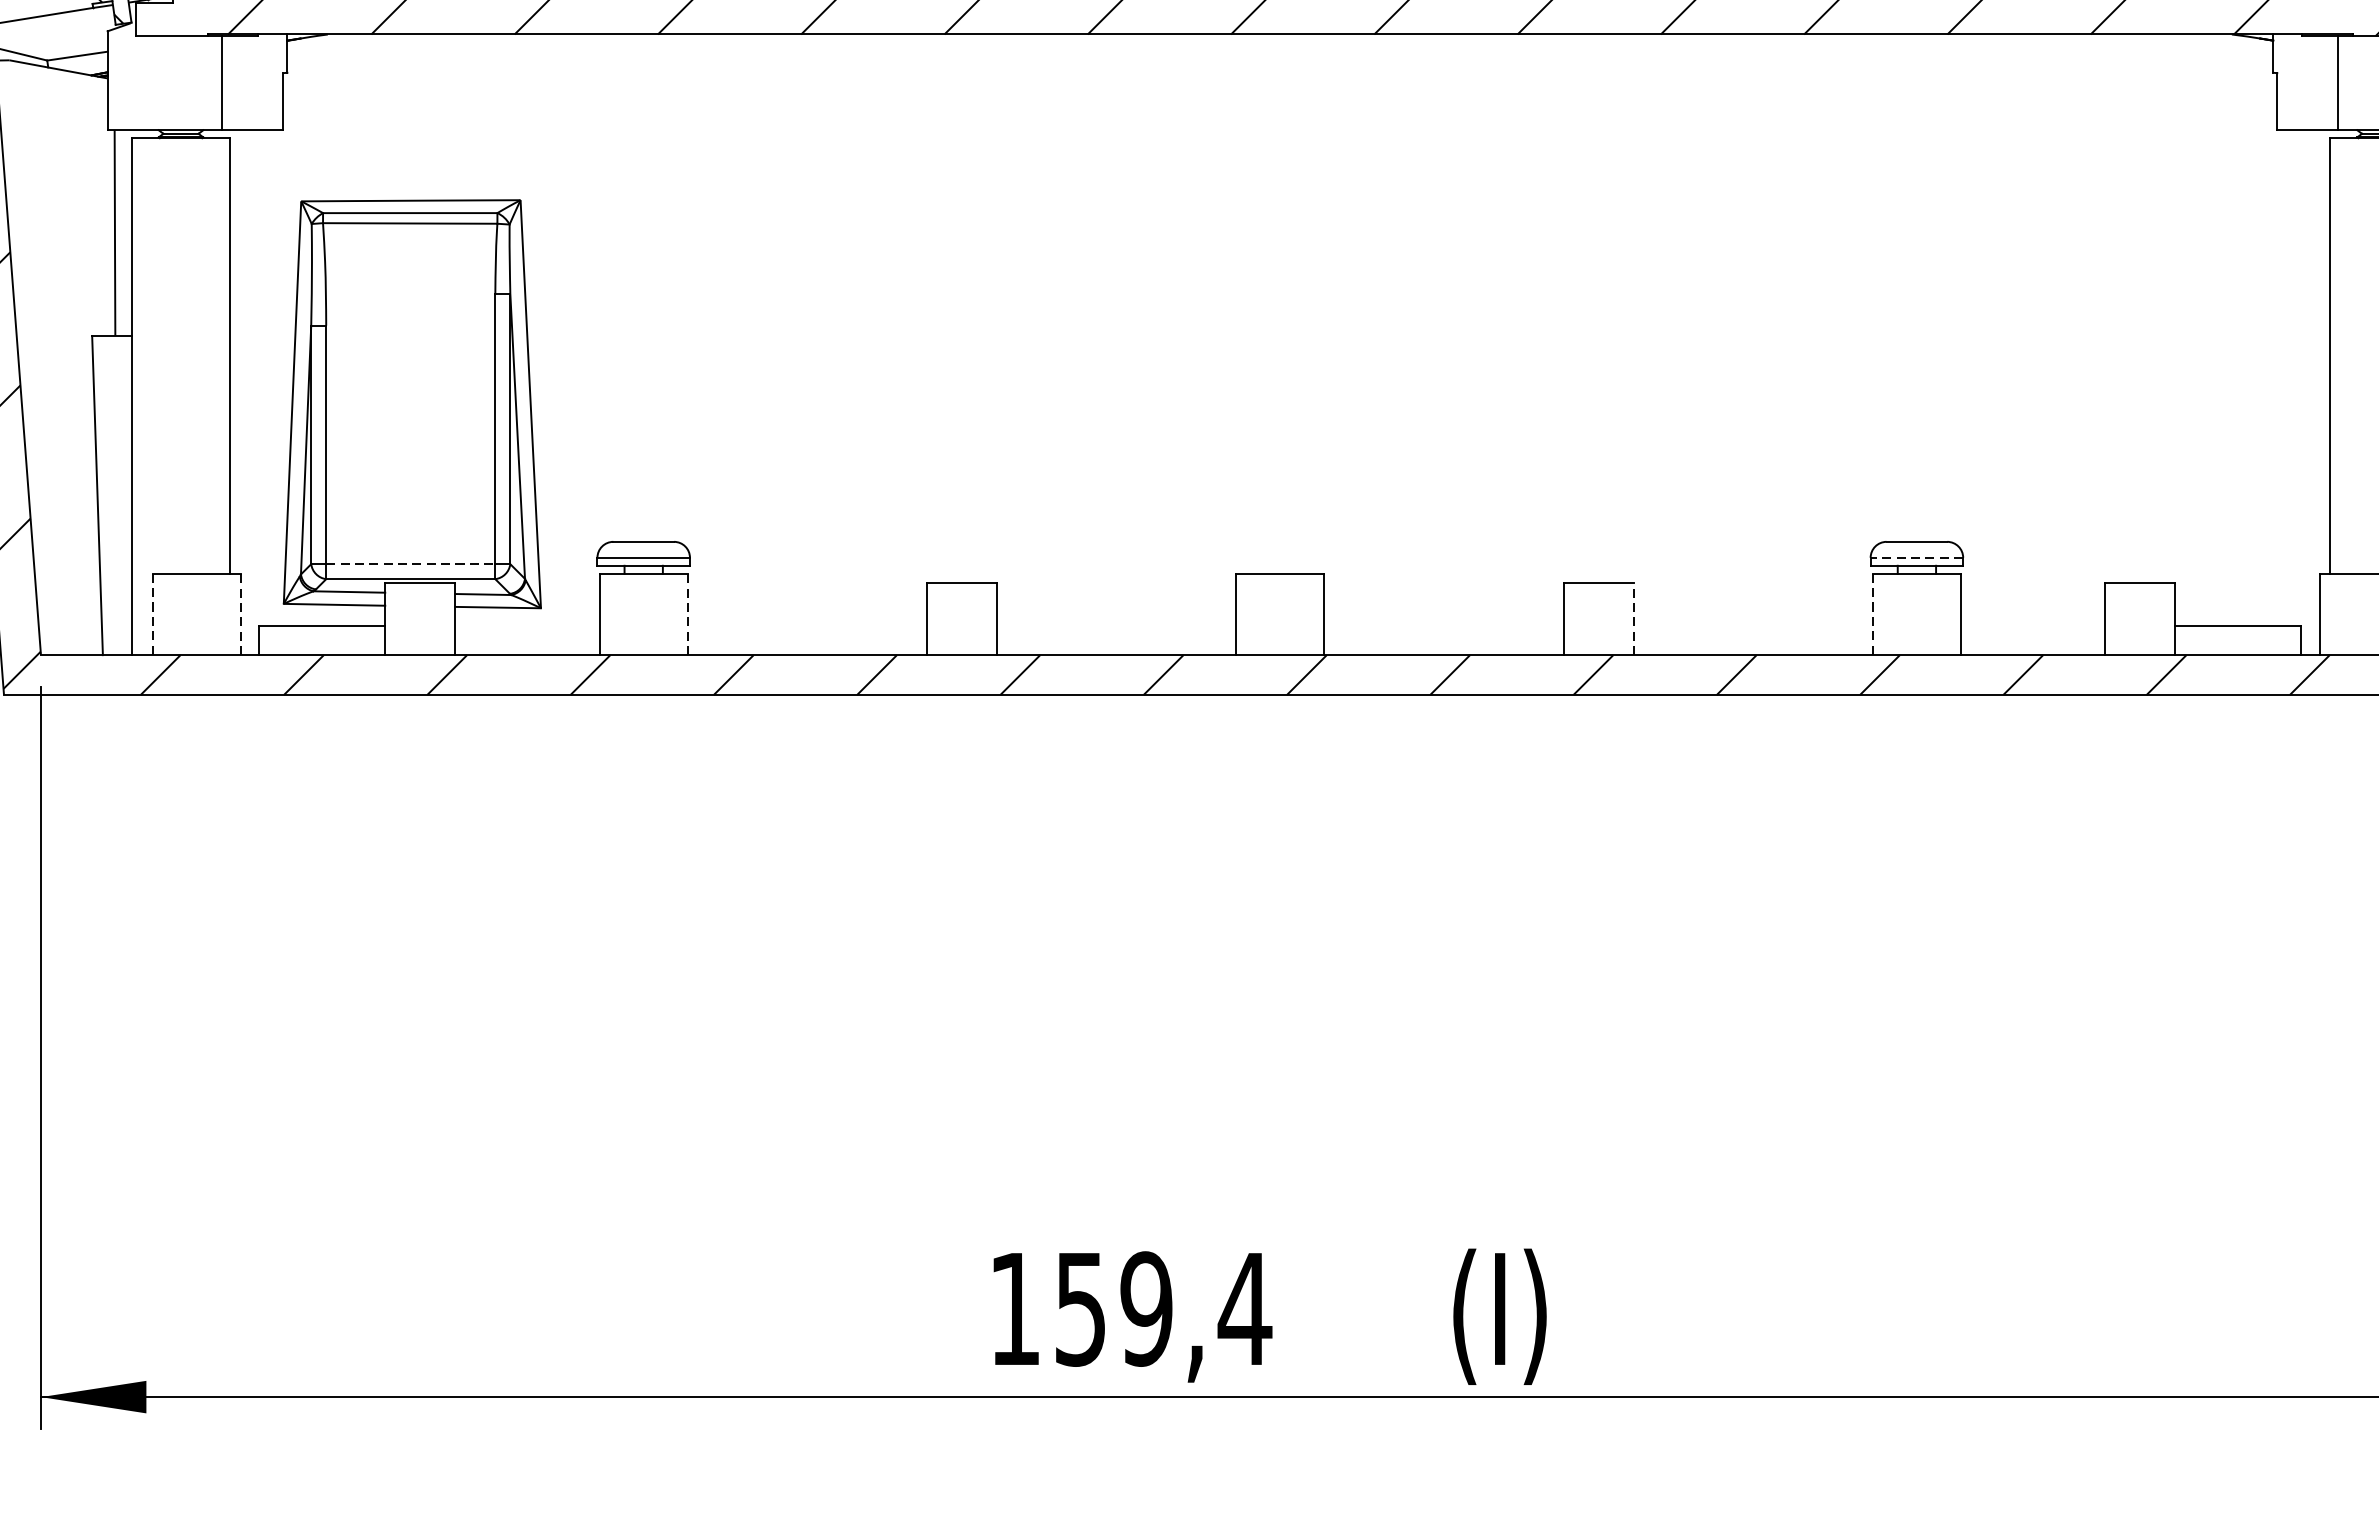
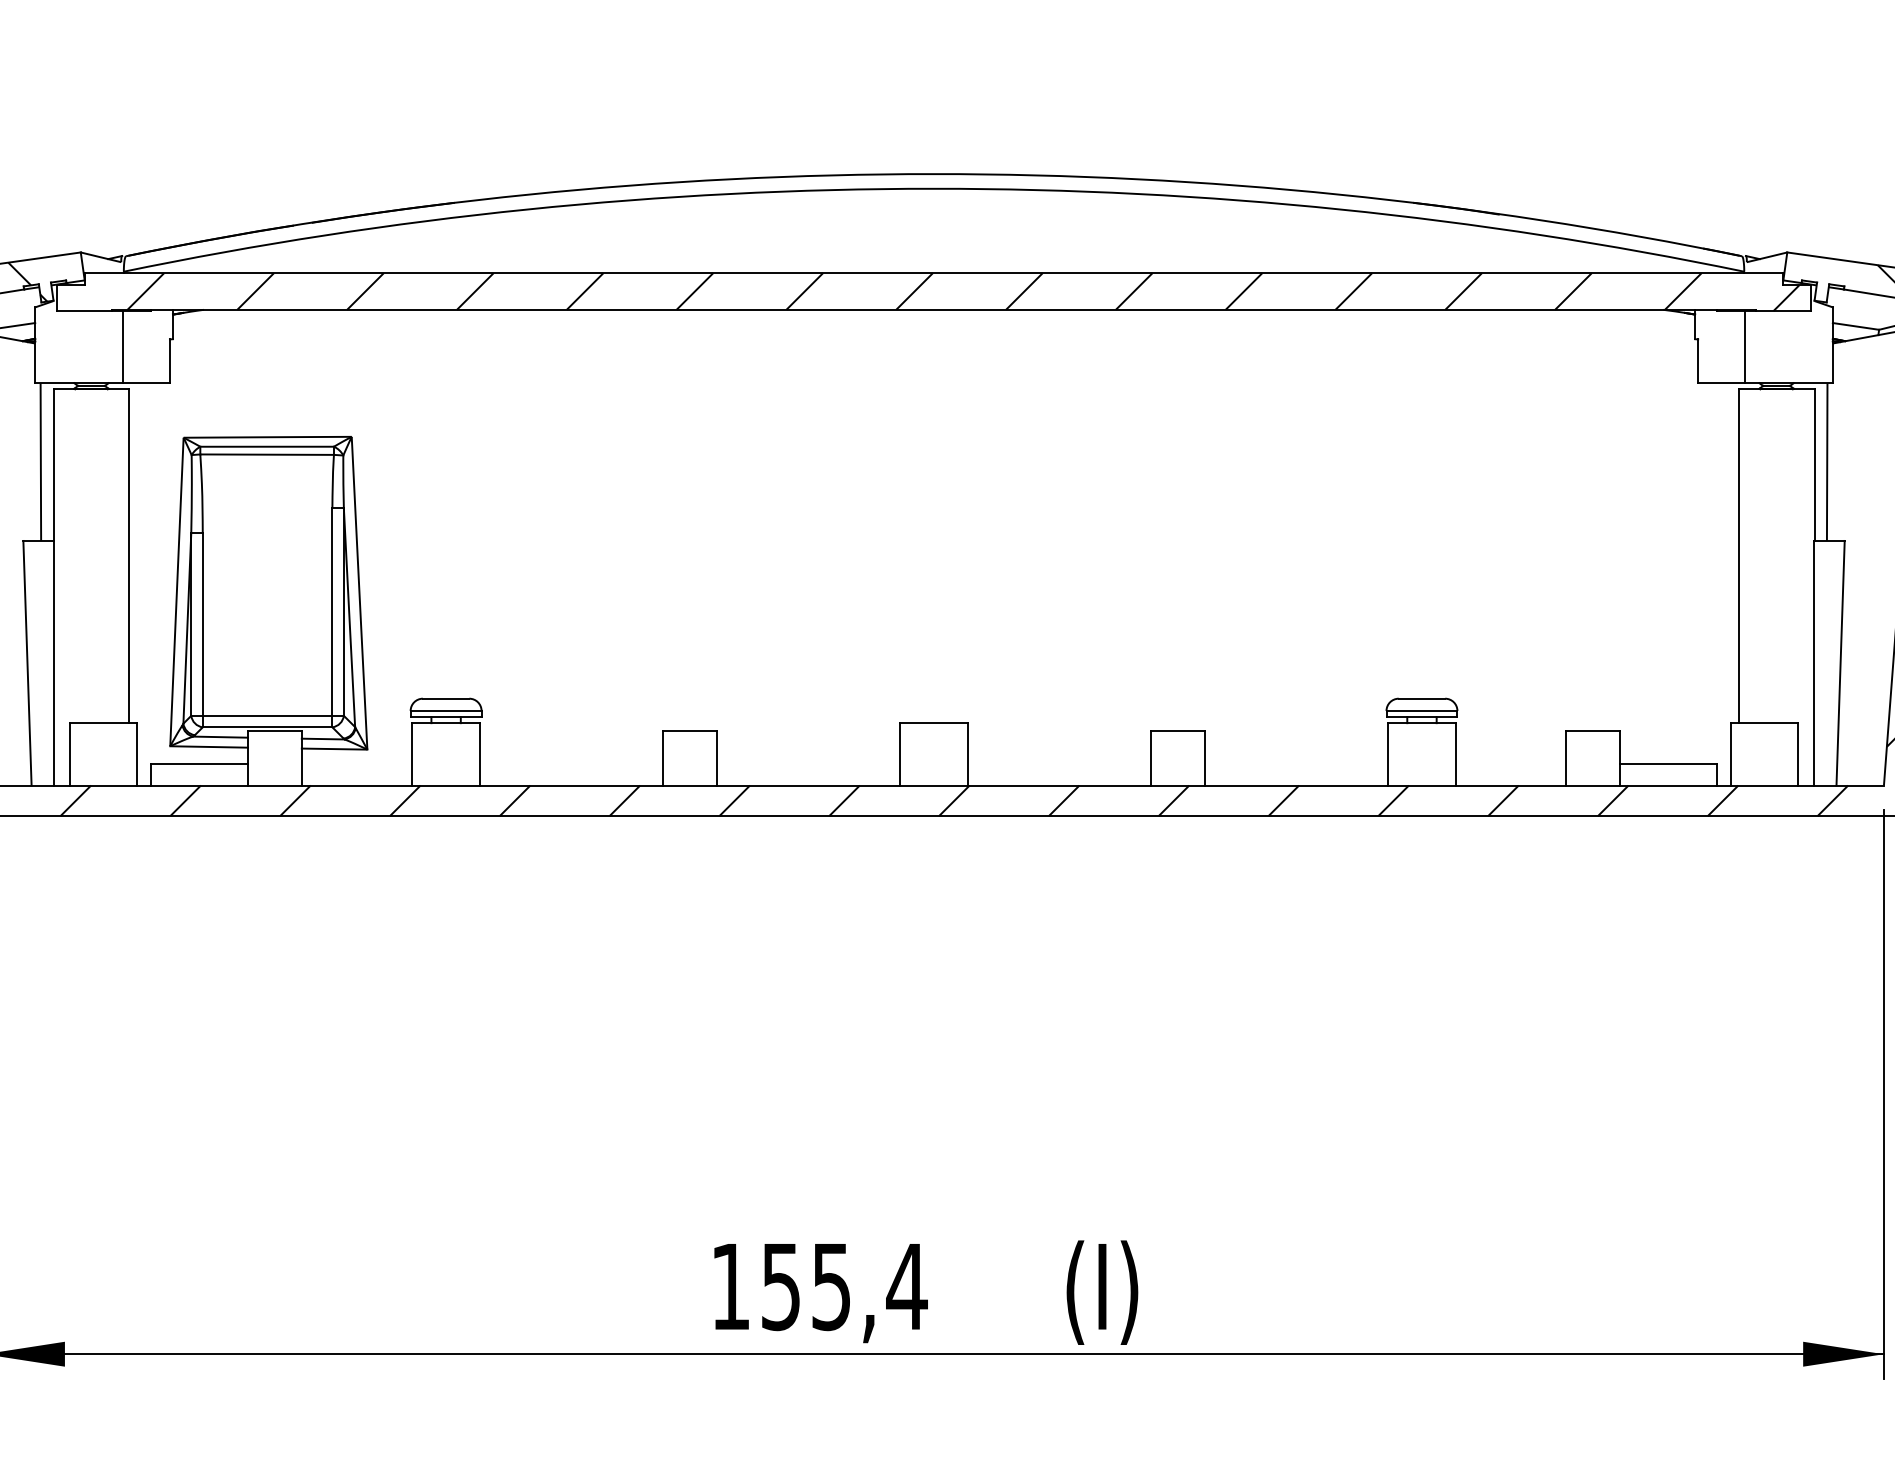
line: (1916, 557) -> (1421, 710), dashed -> solid
line: (410, 563) -> (267, 715), dashed -> solid
line: (241, 613) -> (137, 753), dashed -> solid
line: (687, 613) -> (479, 753), dashed -> solid
line: (153, 614) -> (70, 754), dashed -> solid
line: (1873, 614) -> (1388, 754), dashed -> solid
line: (1633, 619) -> (1204, 758), dashed -> solid
text: (1146, 1308) -> (831, 1286), 159,4 -> 155,4

